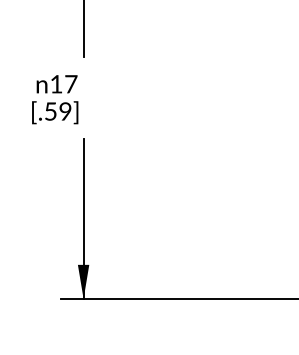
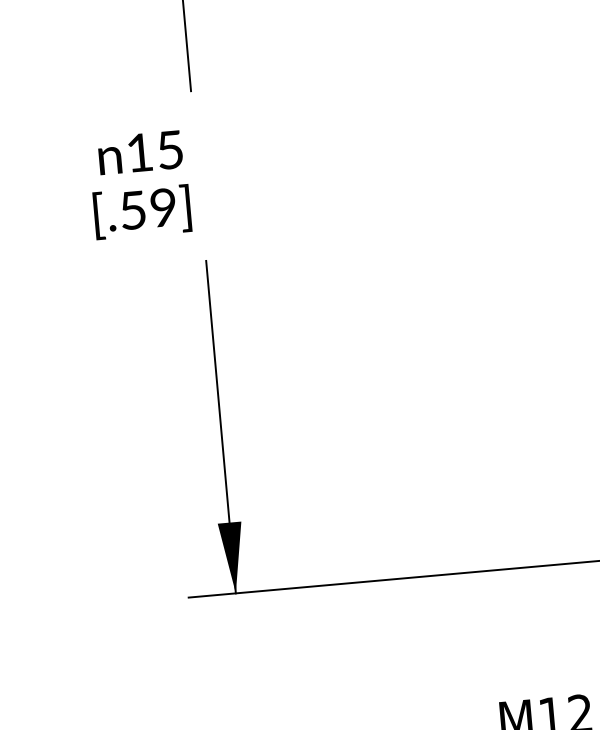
text: (71, 84) -> (171, 150), 17 -> 15

